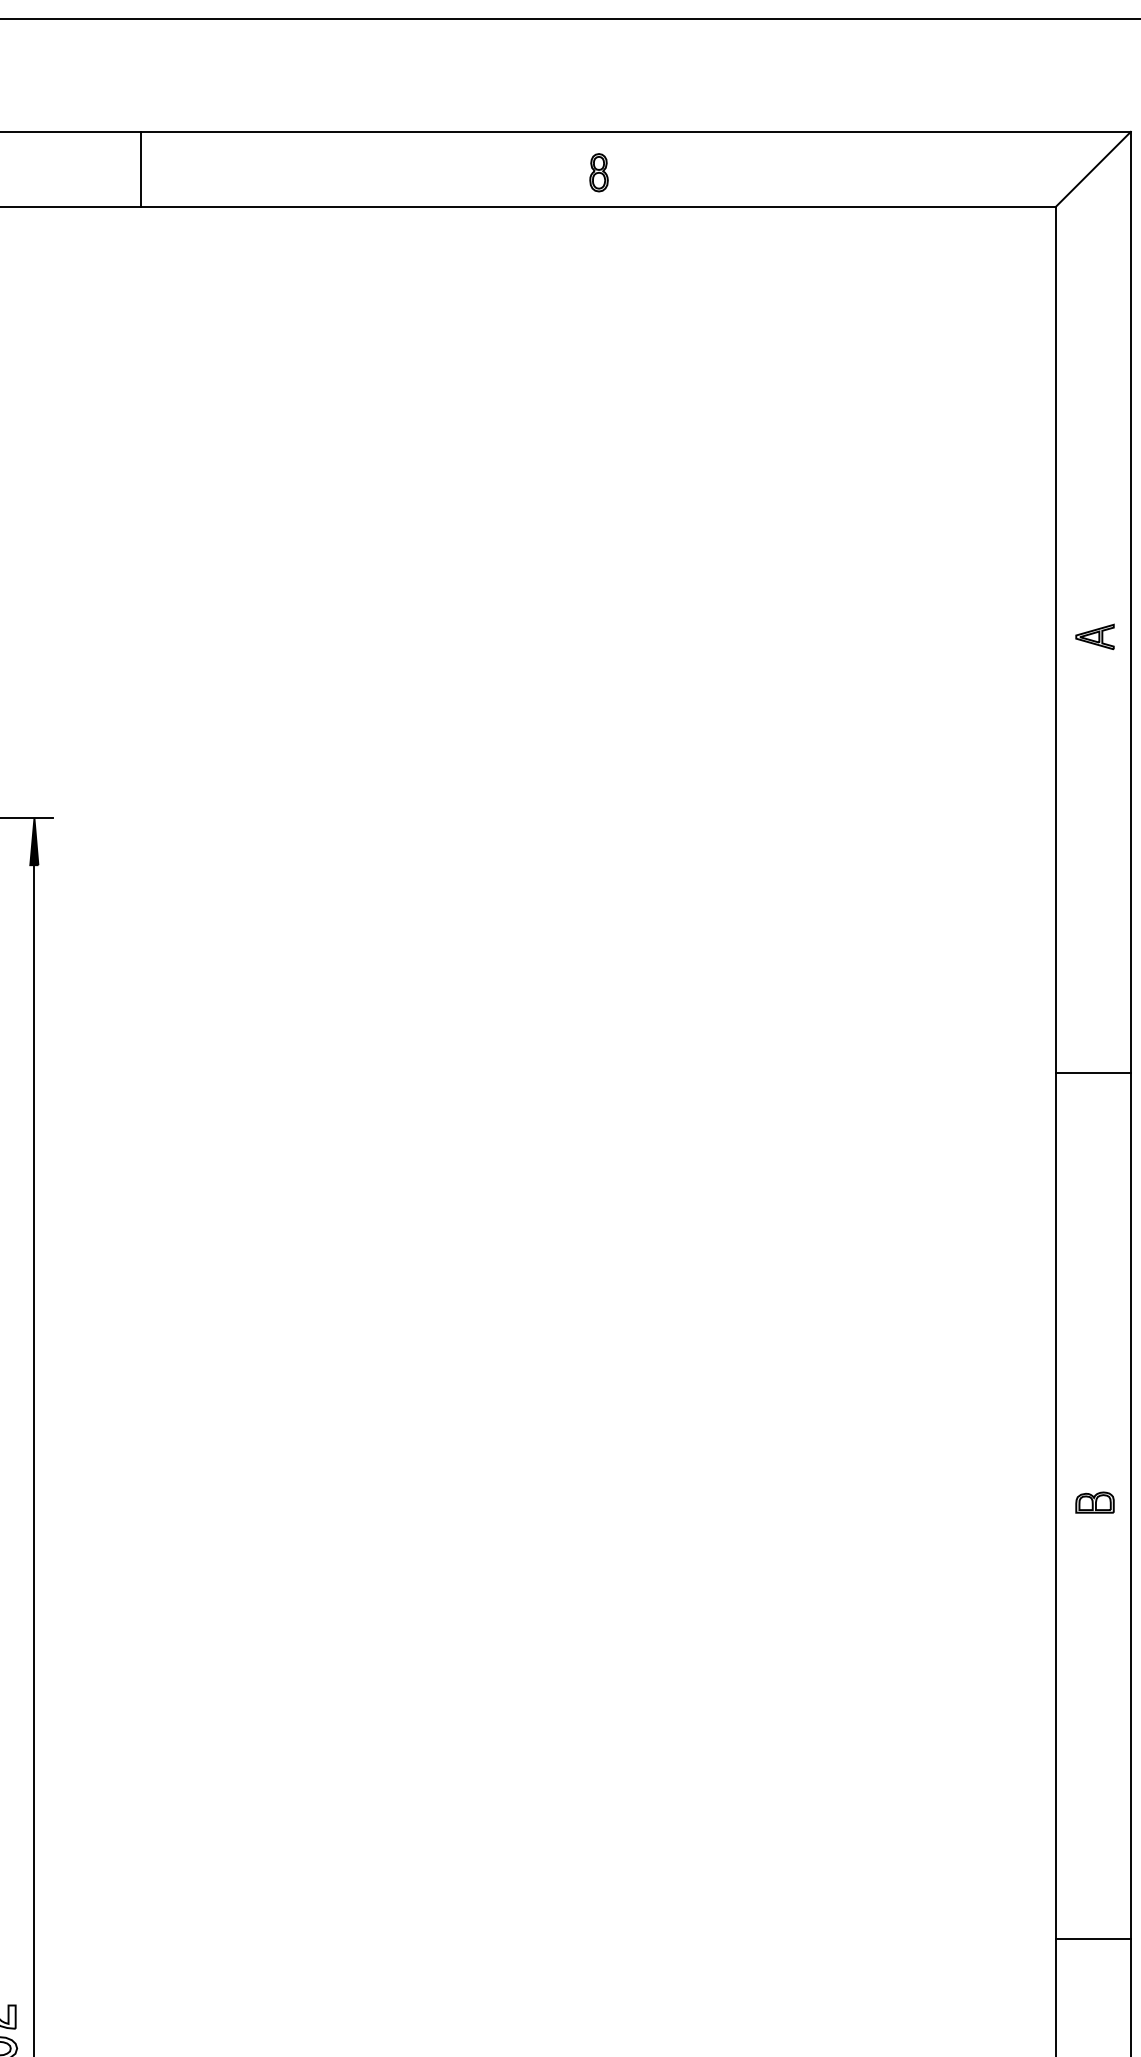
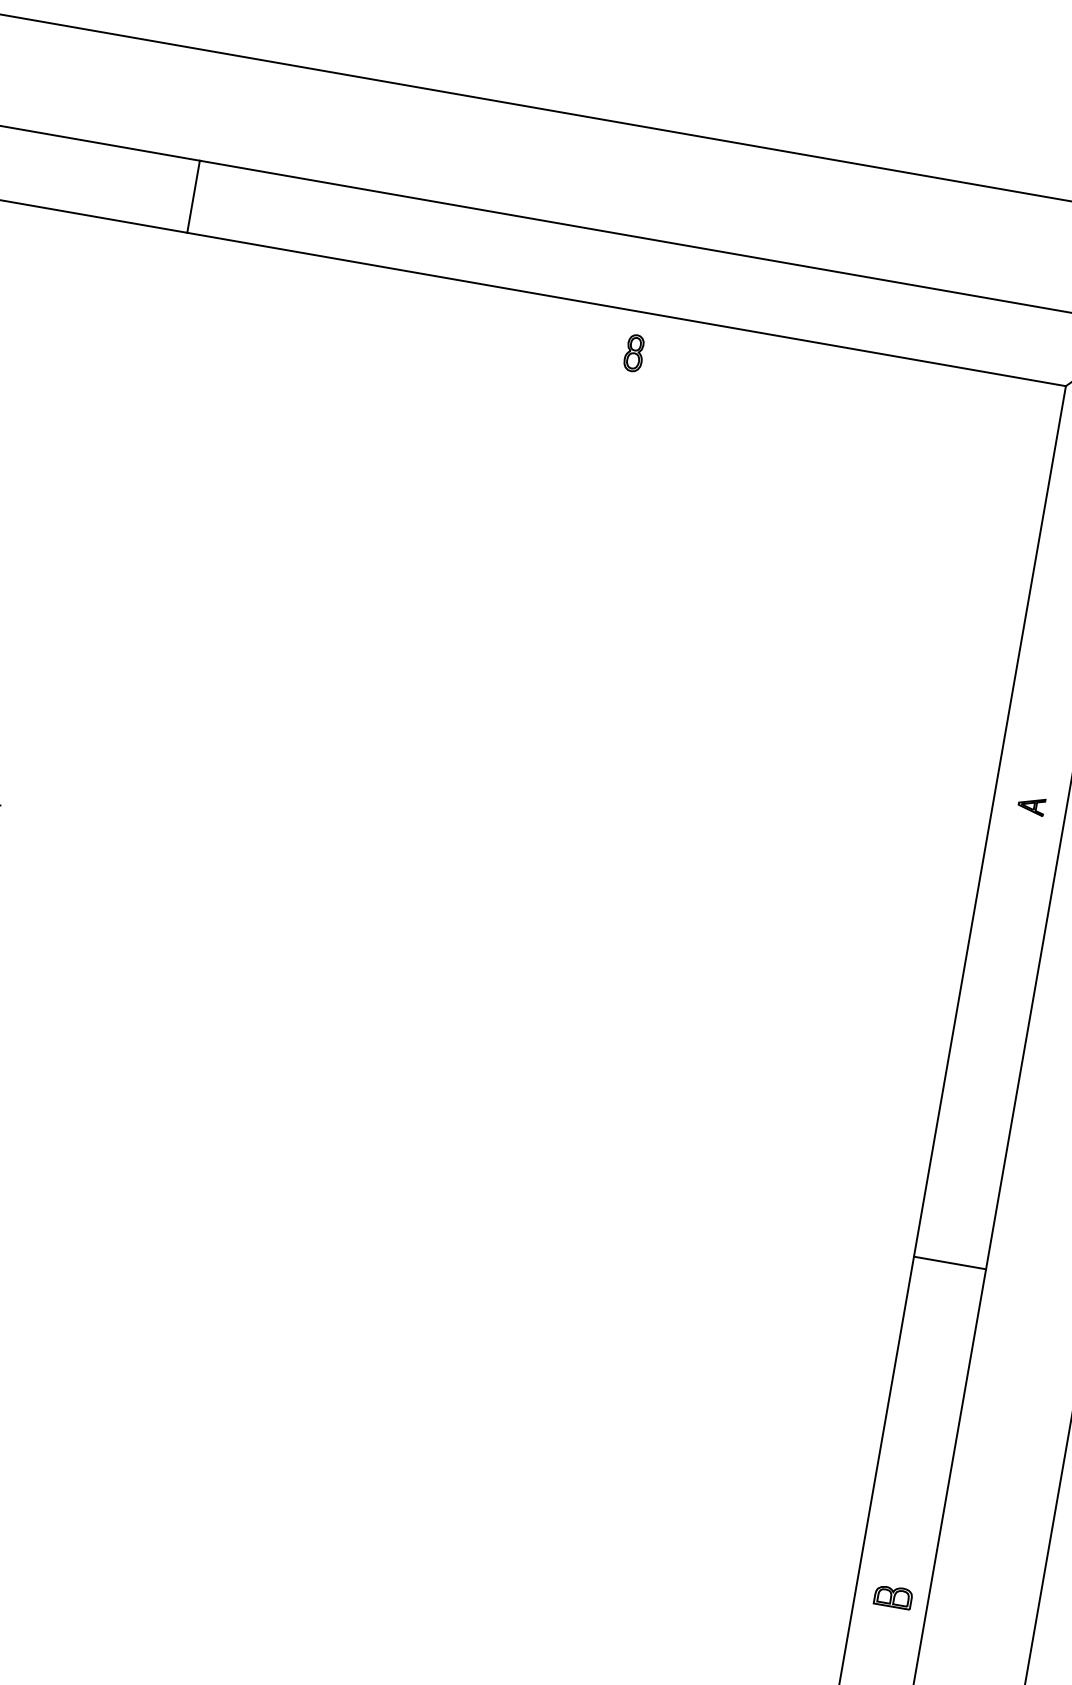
part: (598, 172) -> (633, 352), moved
part: (1094, 636) -> (1031, 805), size x0.7
line: (1092, 1073) -> (949, 1263), moved
part: (1094, 1502) -> (892, 1596), moved

